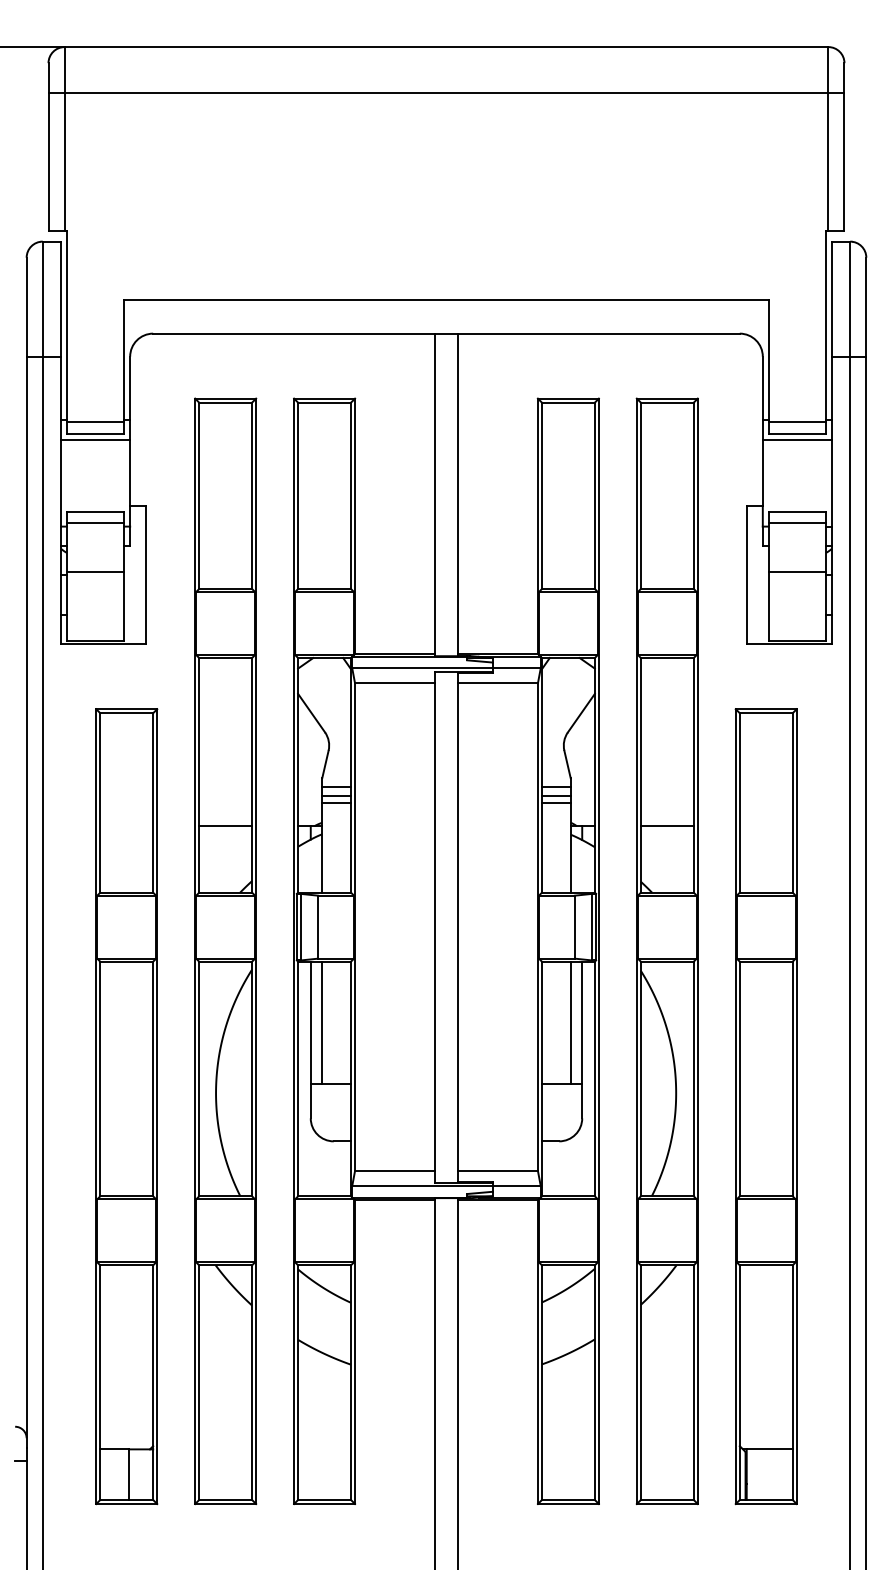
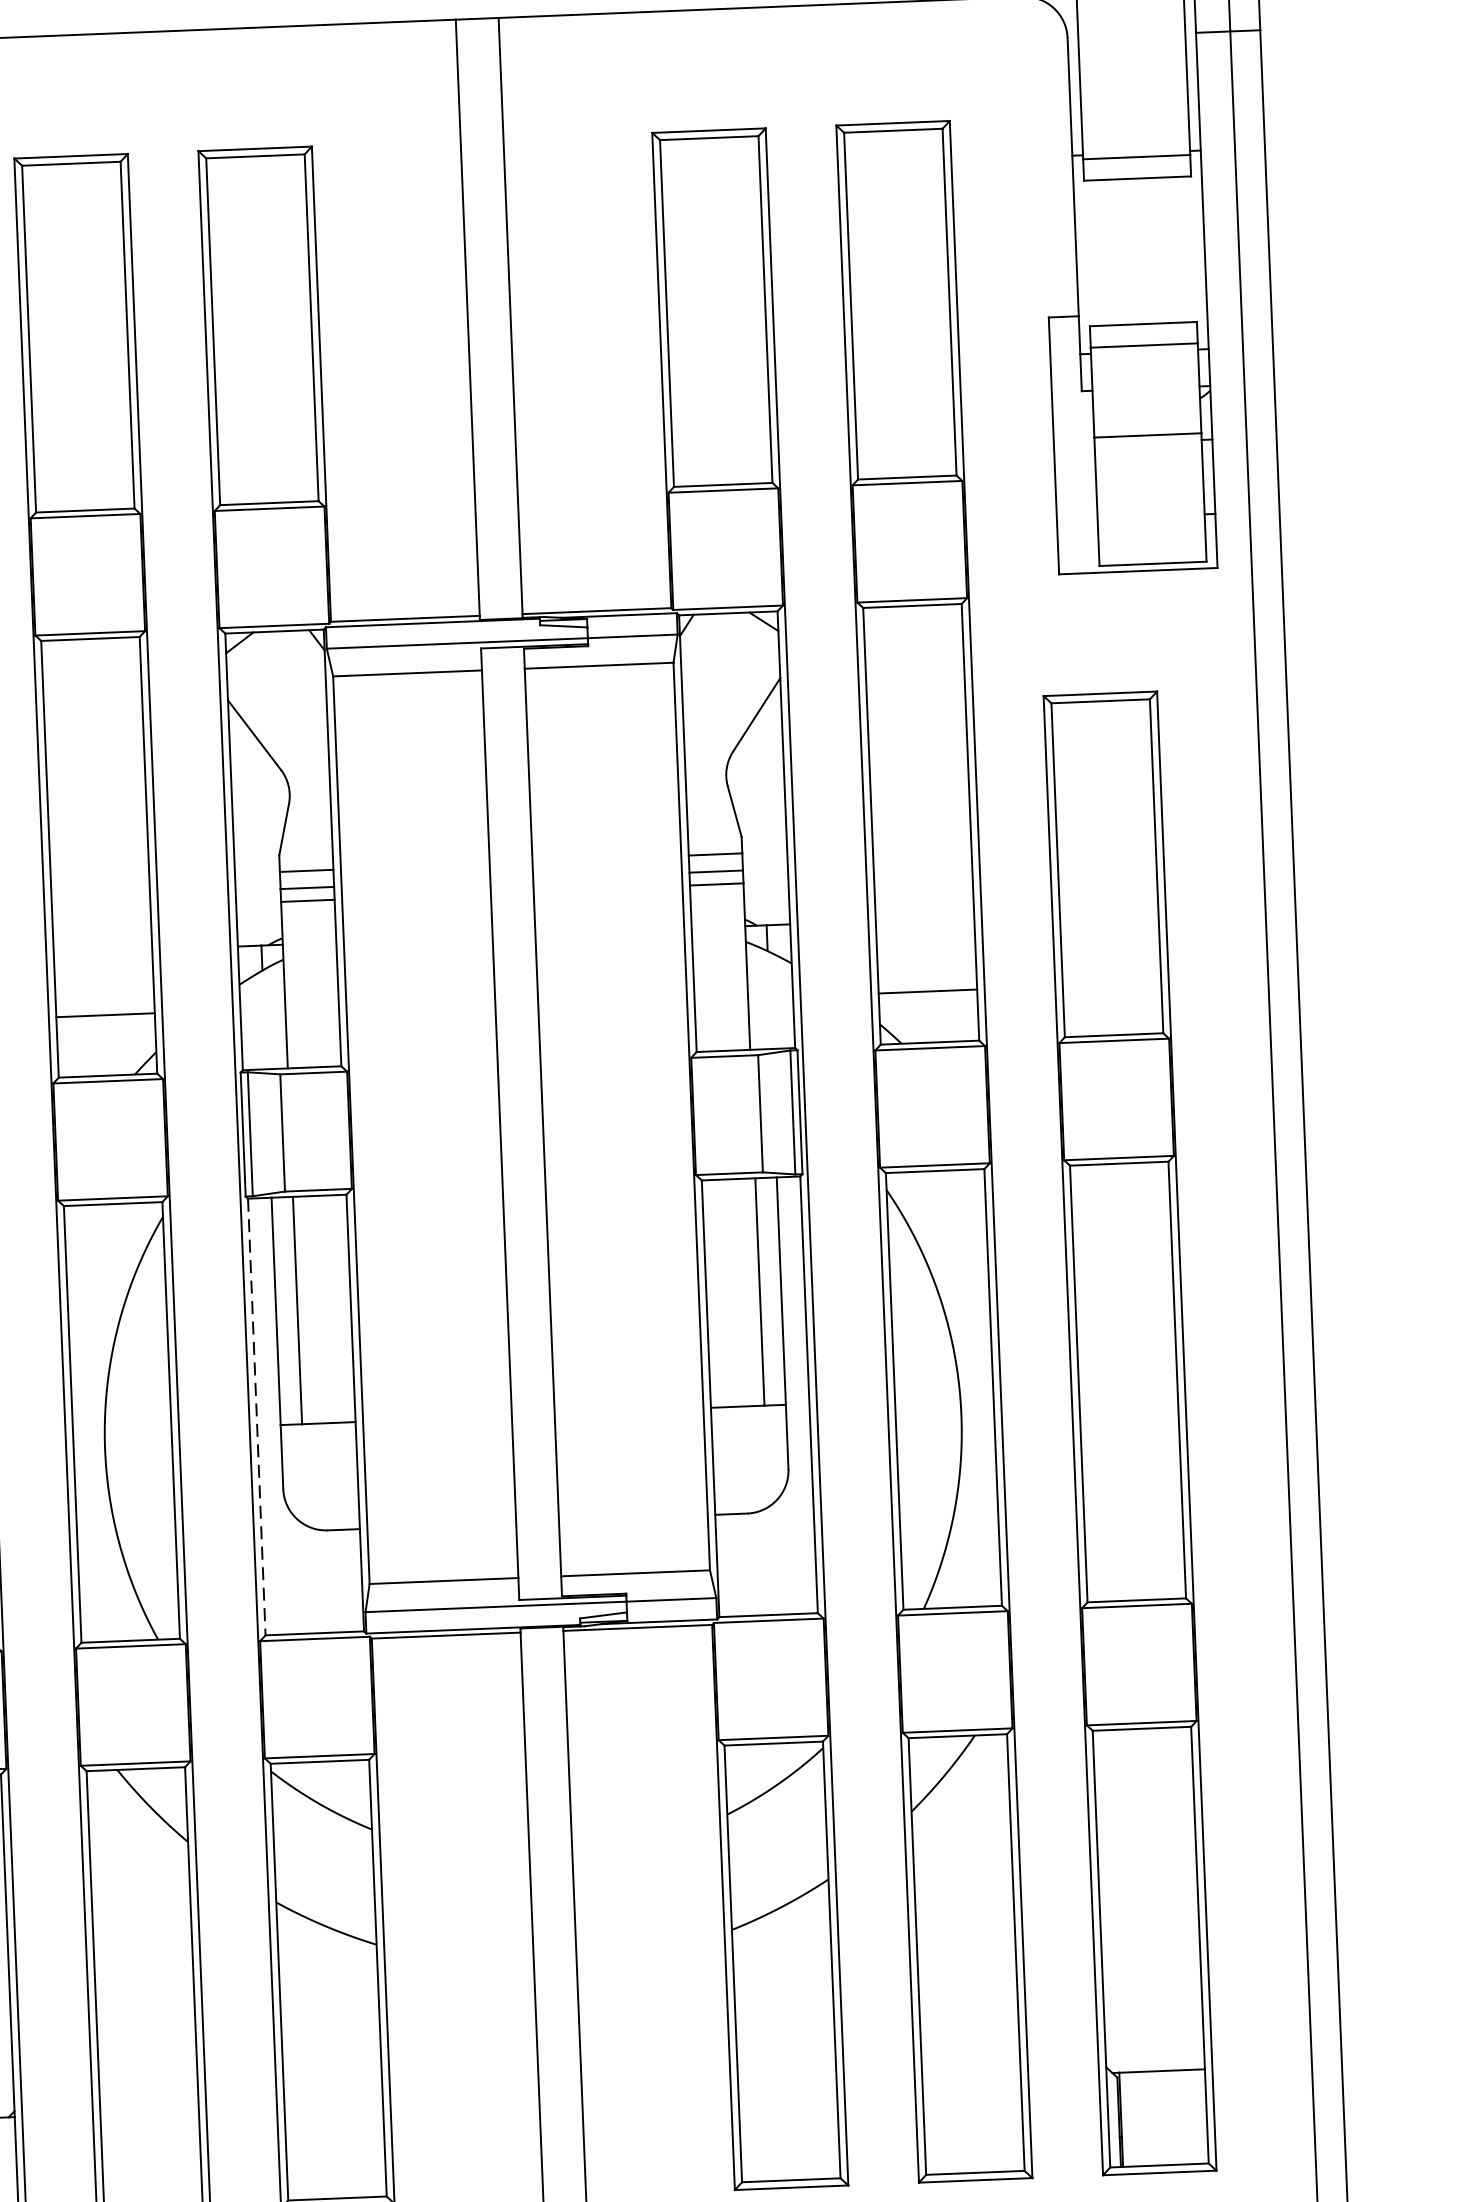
line: (796, 439) -> (1136, 189), removed
line: (225, 826) -> (105, 1015), moved
line: (666, 826) -> (926, 992), moved
line: (298, 1079) -> (257, 1417), solid -> dashed

